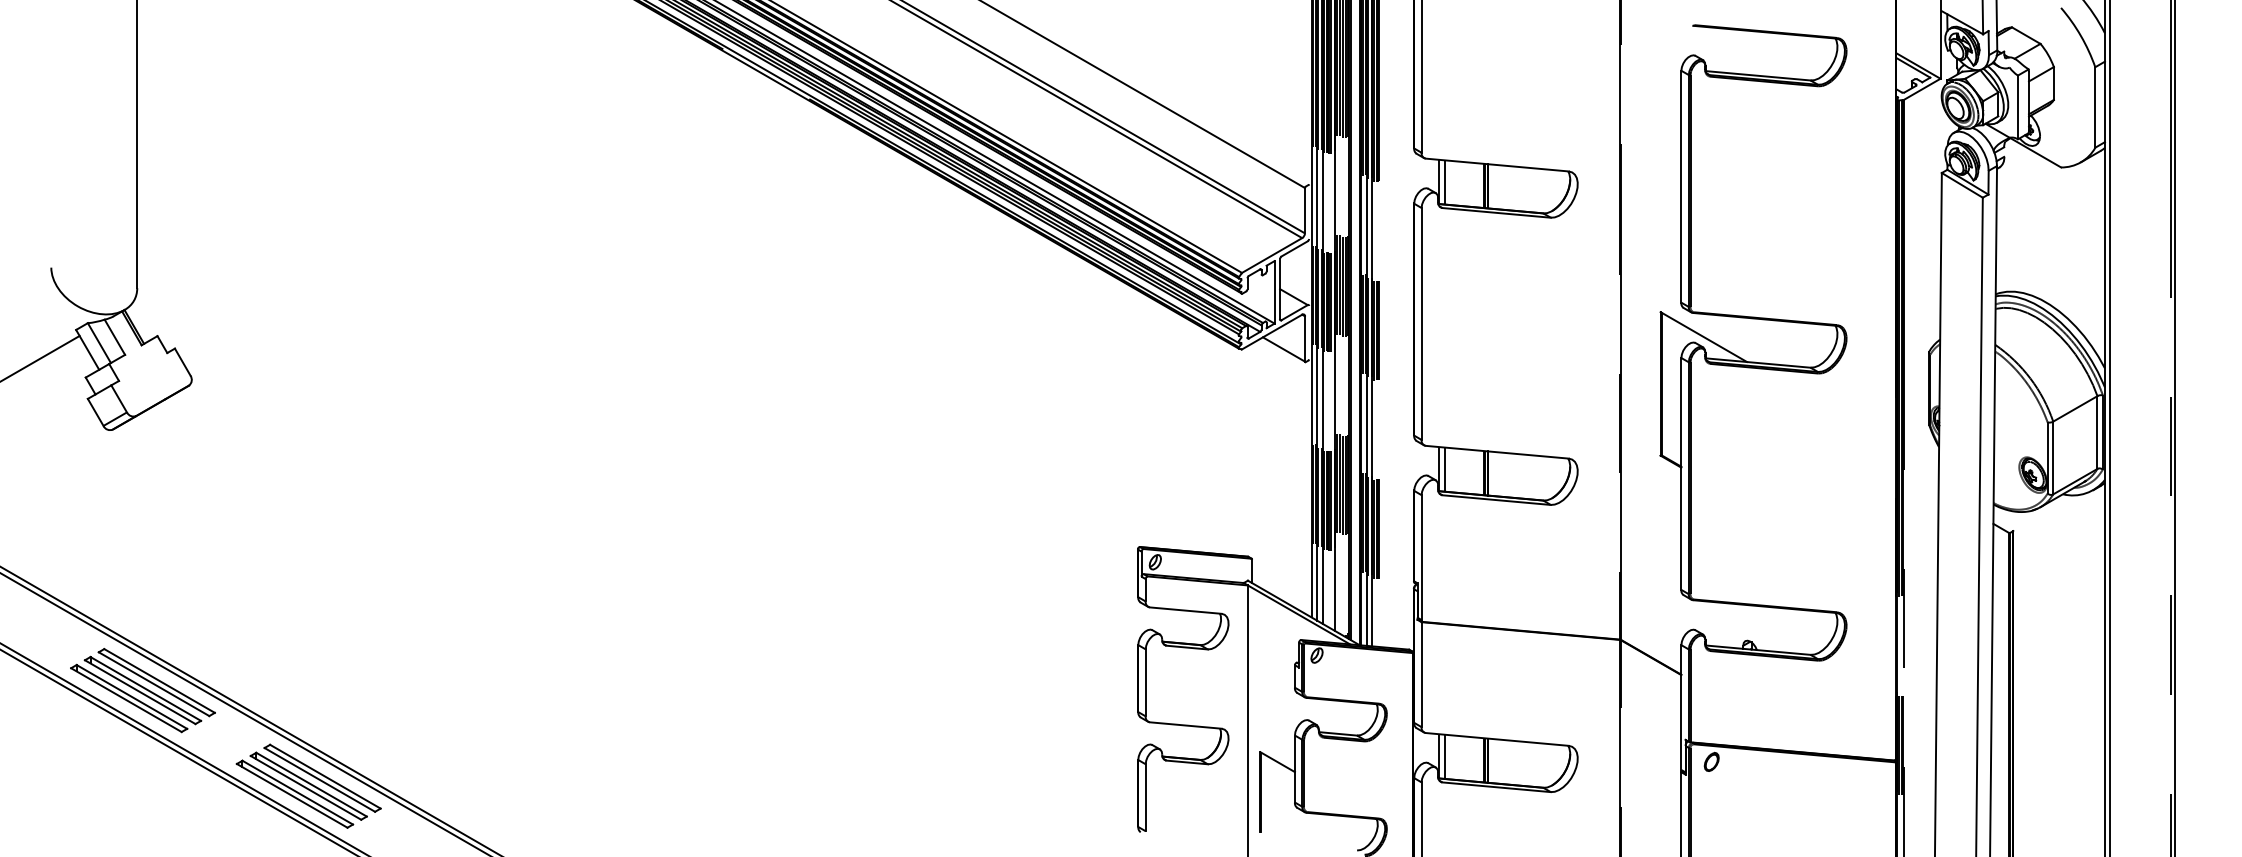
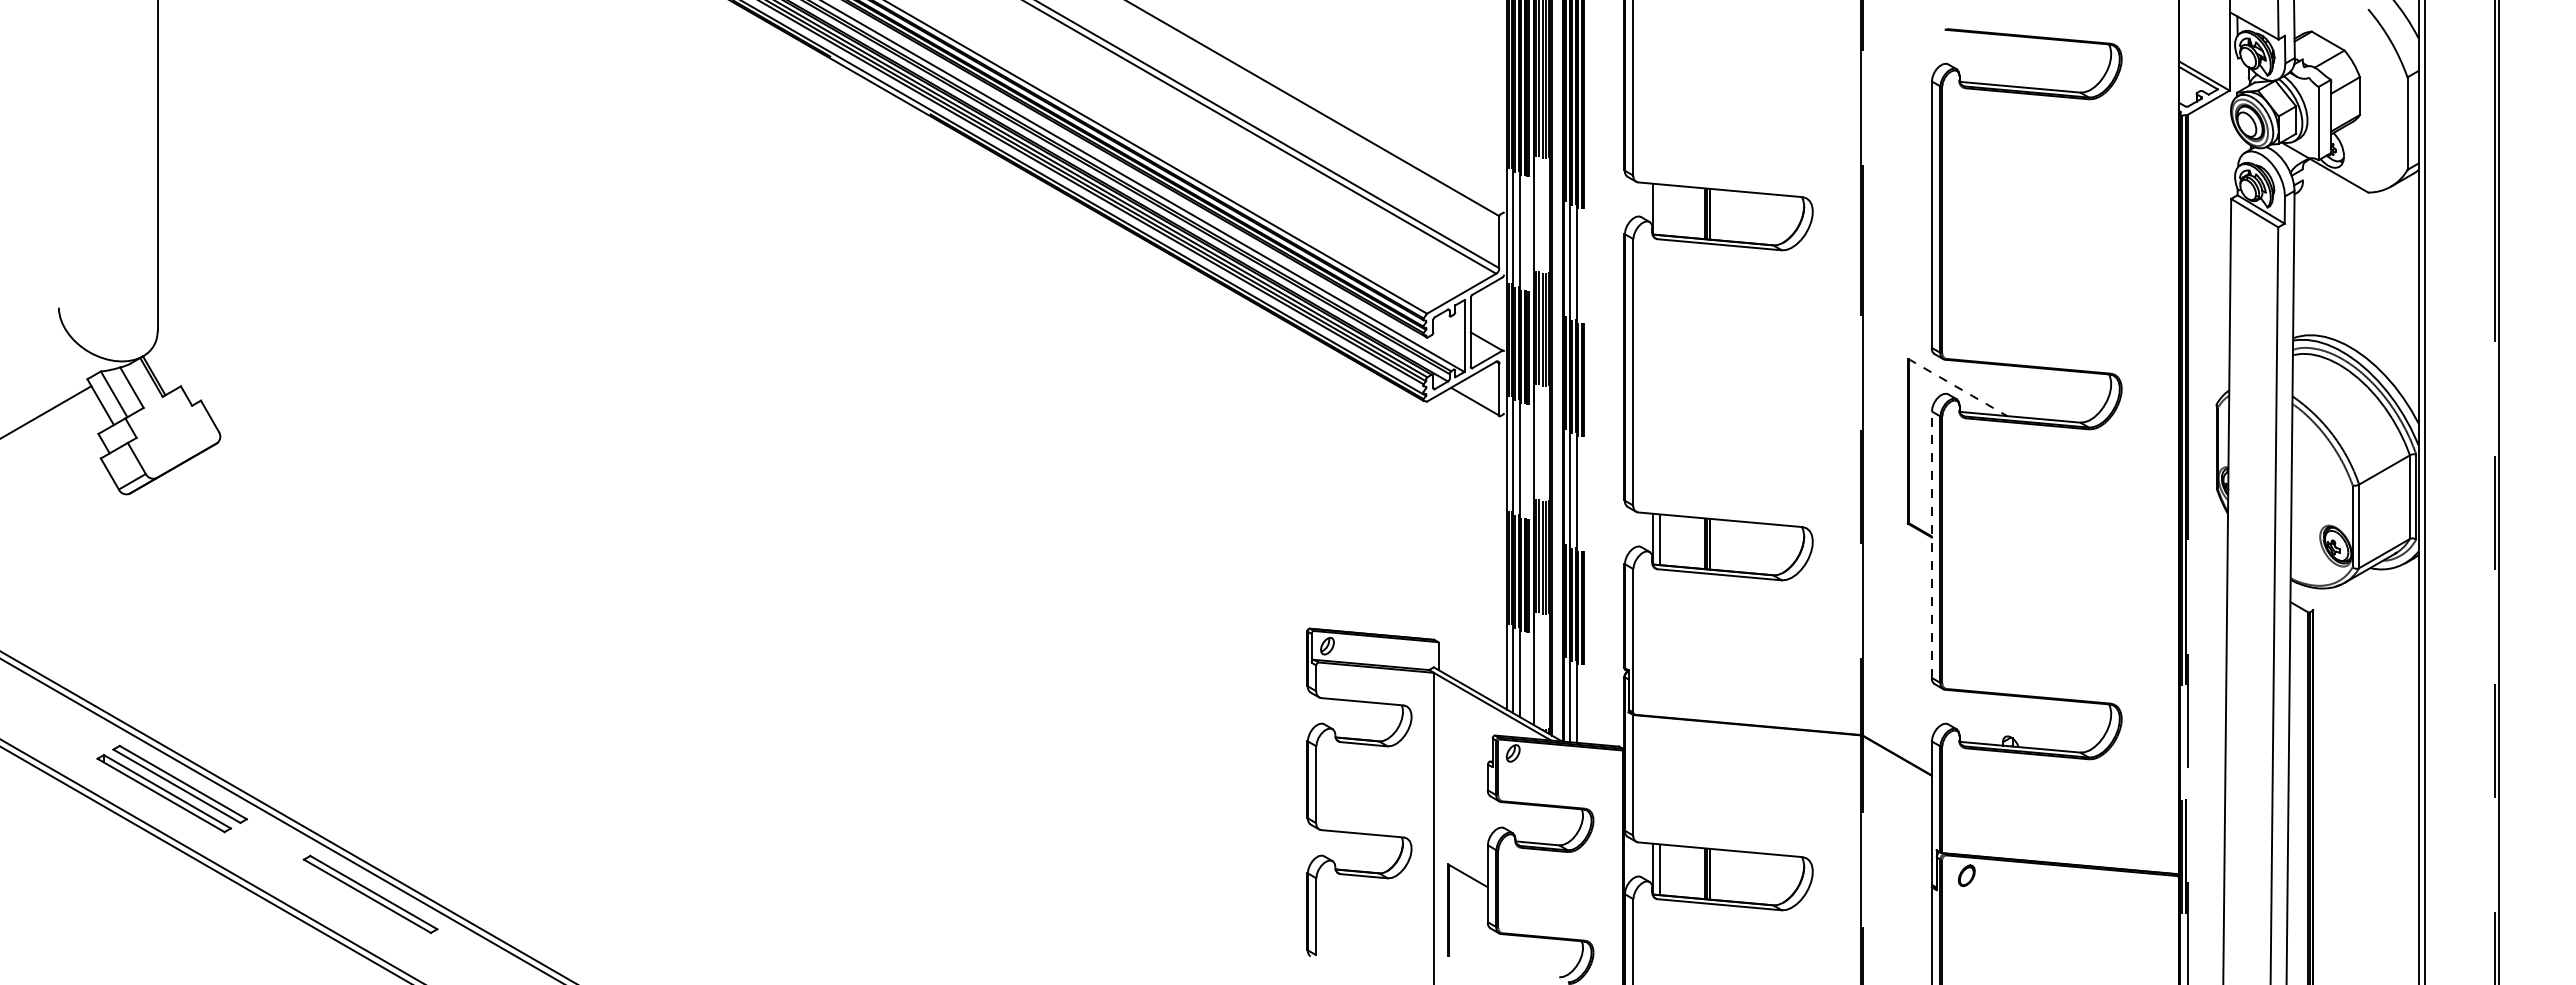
line: (1444, 182) -> (1659, 209), removed
line: (1704, 337) -> (1958, 387), solid -> dashed
line: (1681, 473) -> (1931, 544), solid -> dashed
part: (129, 698) -> (148, 802), removed
part: (301, 790) -> (346, 908), removed

